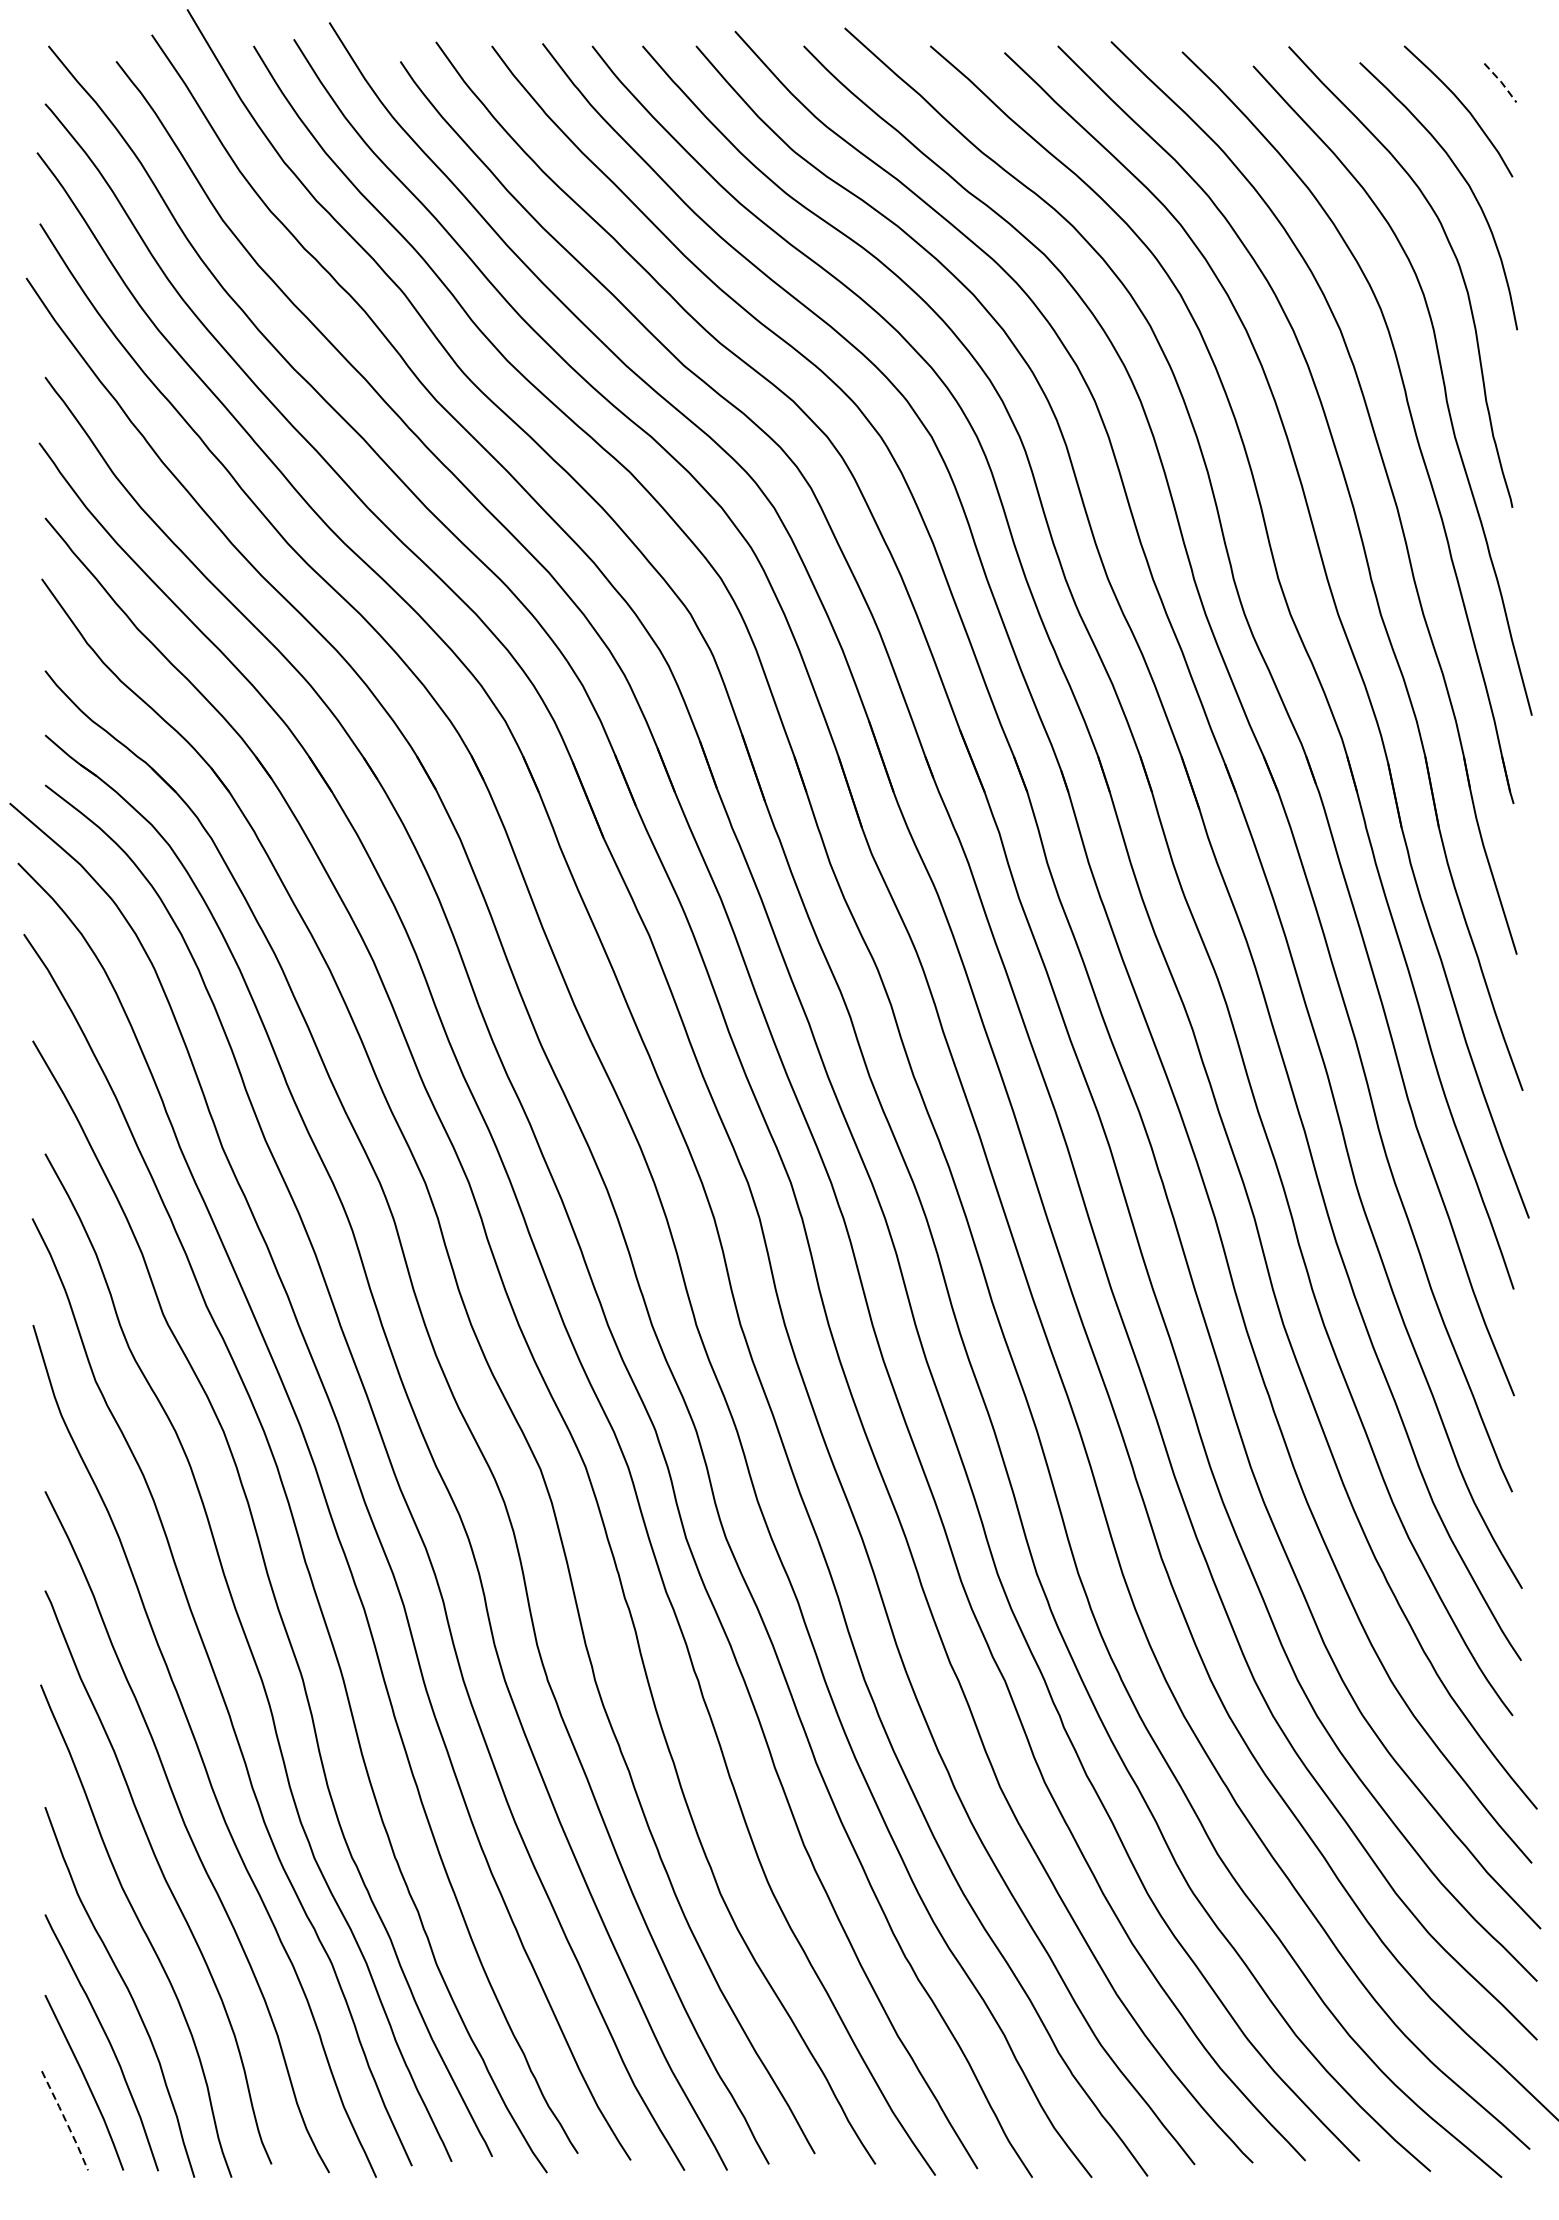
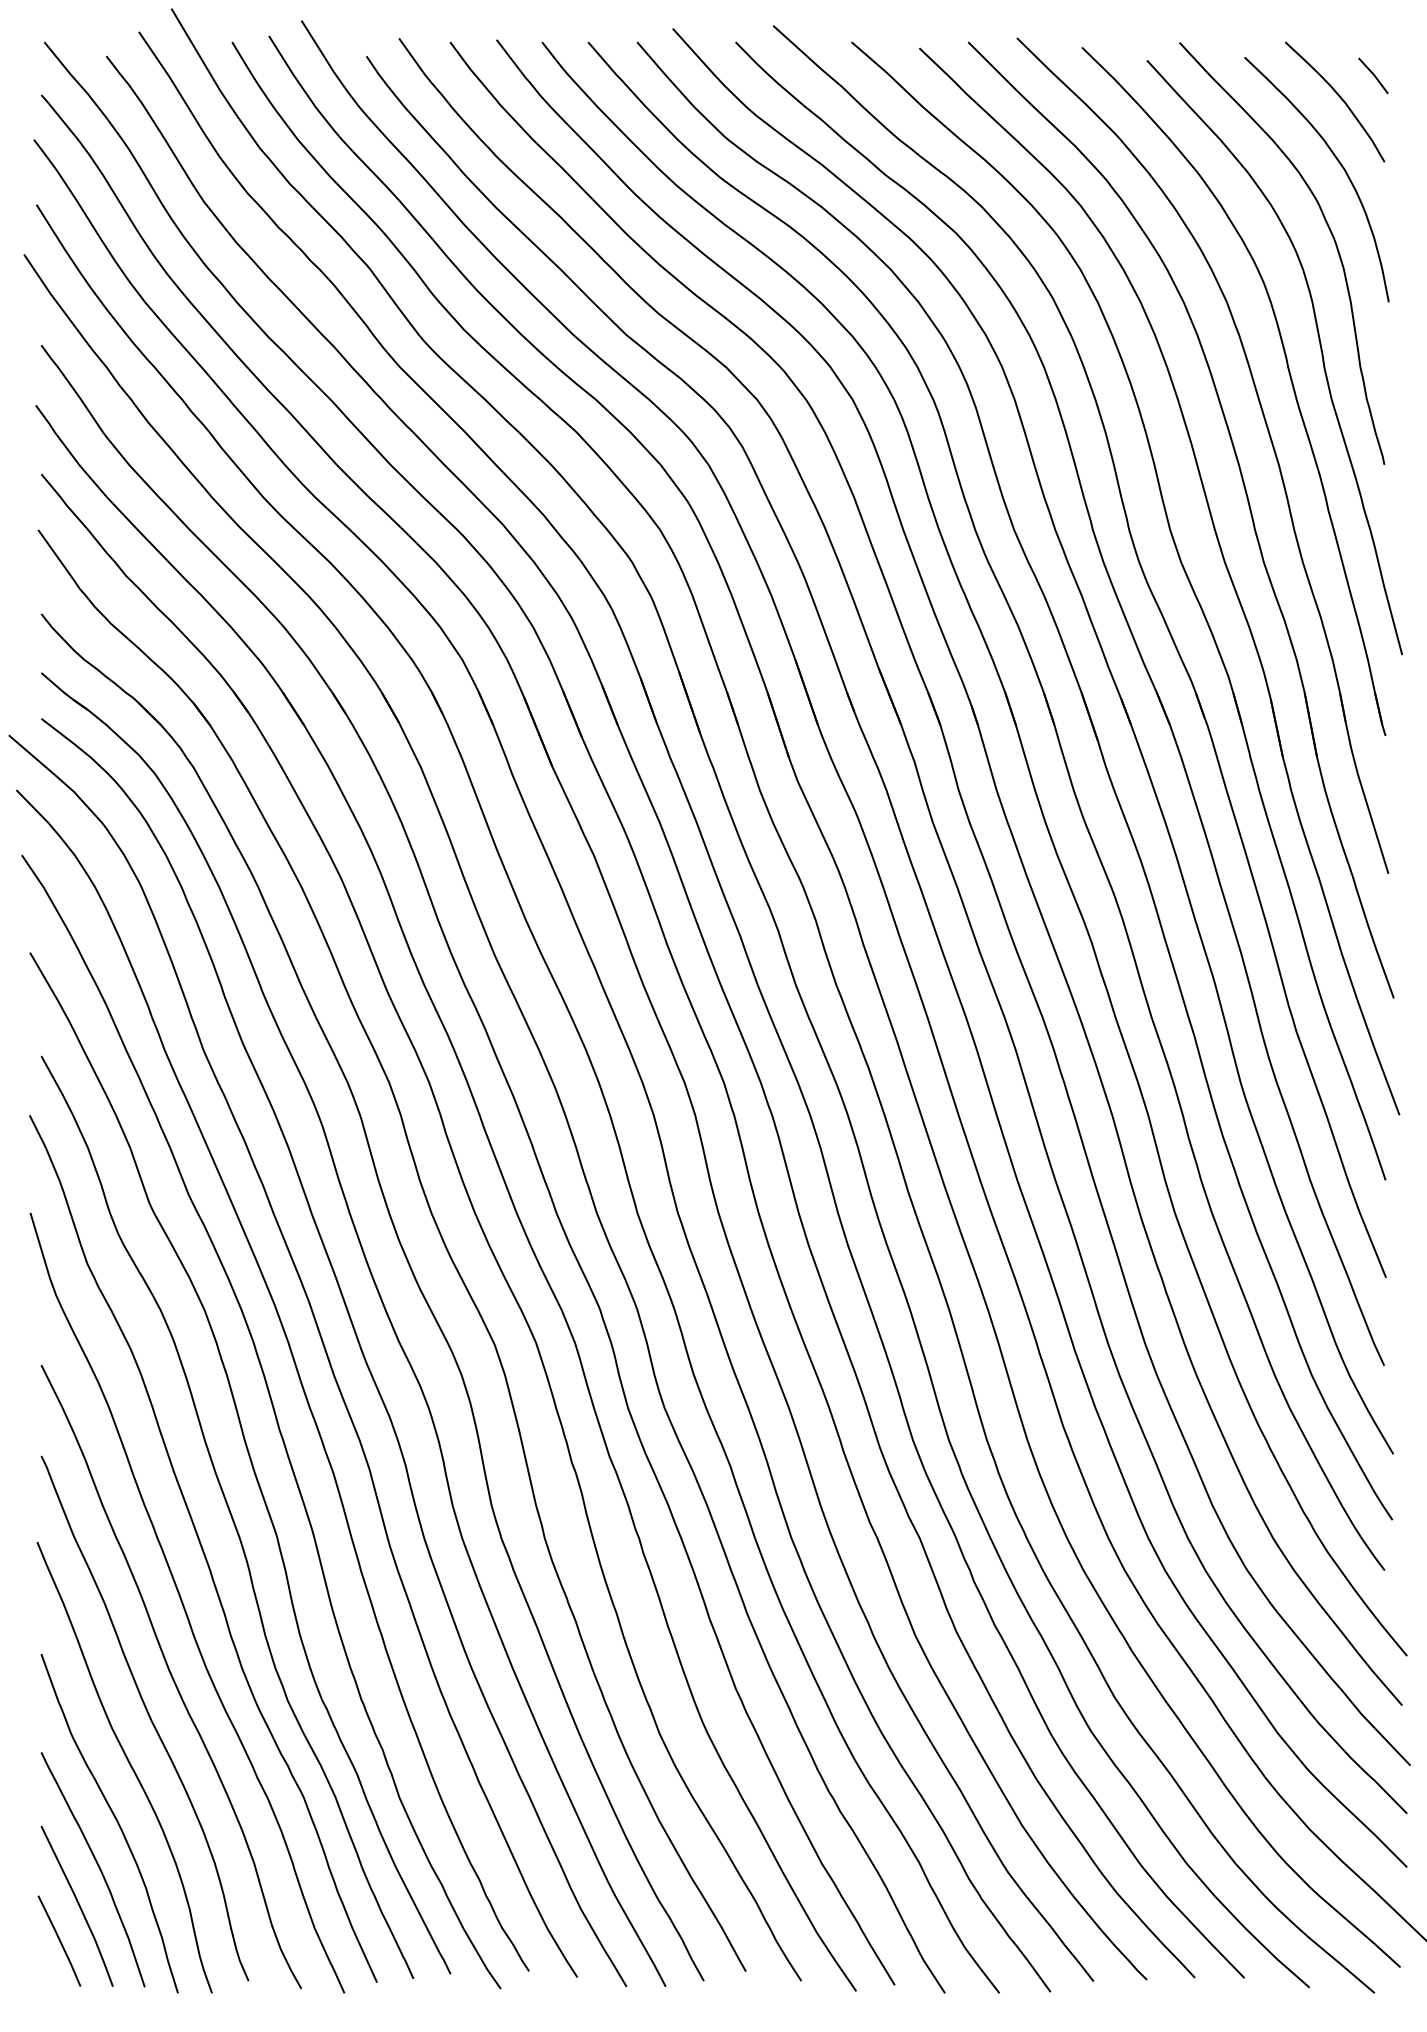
line: (1501, 82) -> (1374, 75), dashed -> solid
line: (66, 2120) -> (60, 1940), dashed -> solid

